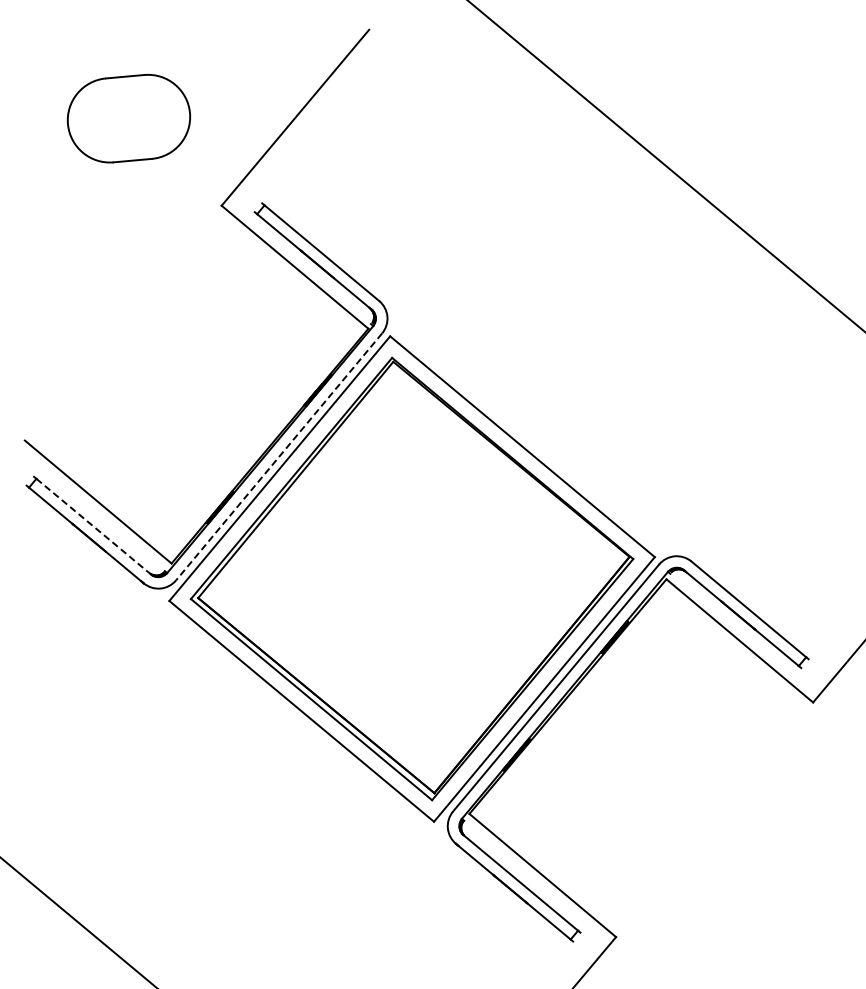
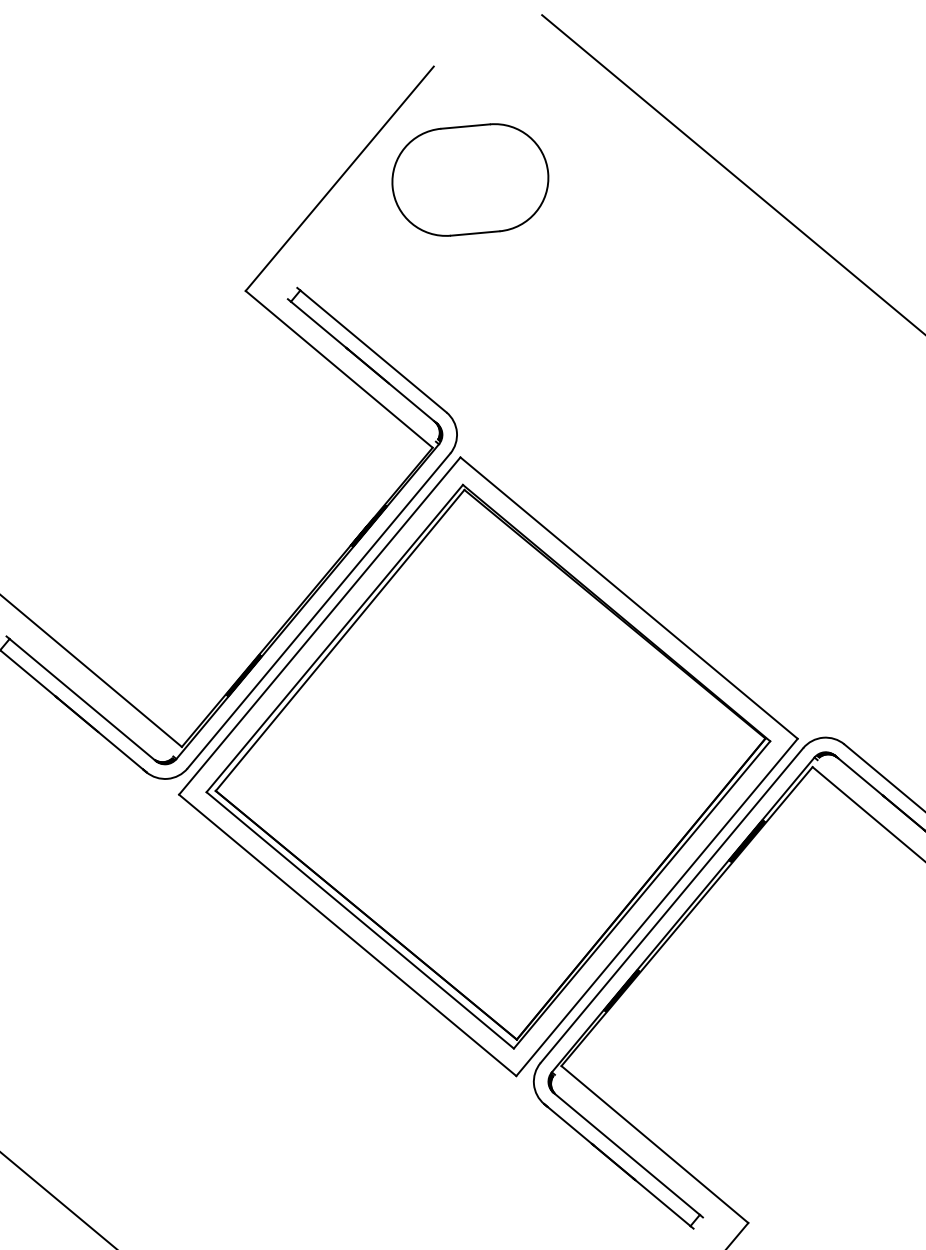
part: (128, 118) -> (469, 179), moved
line: (279, 456) -> (319, 610), dashed -> solid
line: (93, 526) -> (82, 699), dashed -> solid

